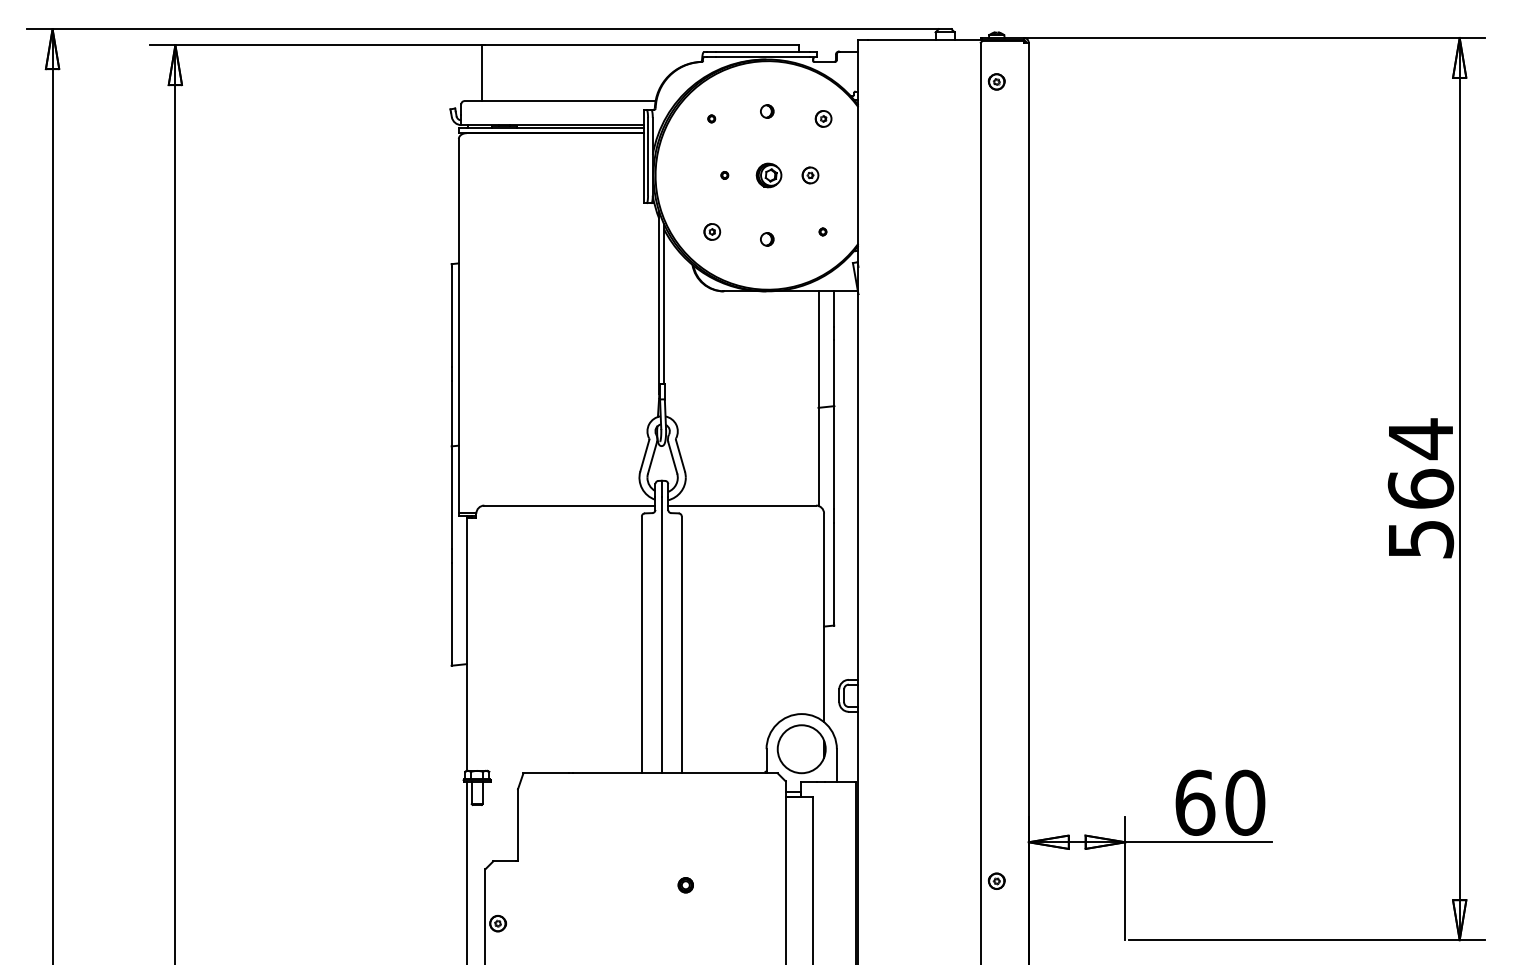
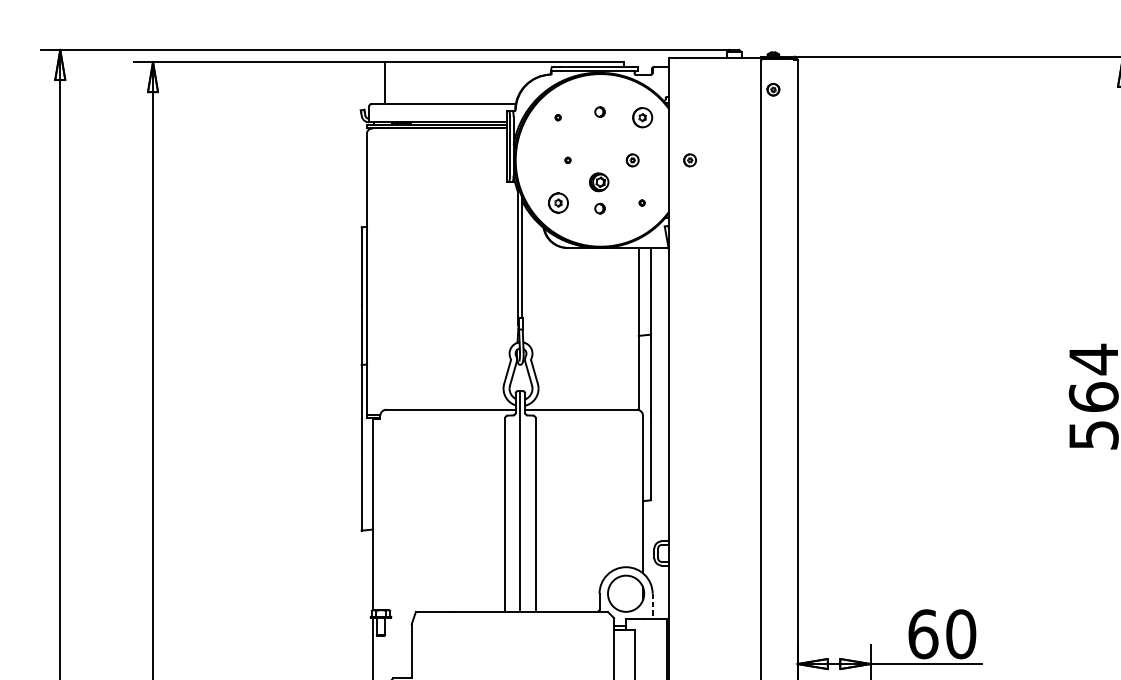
part: (823, 118) -> (642, 117), size x1.6
part: (768, 175) -> (598, 182), moved
part: (886, 175) -> (690, 160), added
part: (712, 231) -> (558, 202), size x1.6
line: (836, 766) -> (652, 606), solid -> dashed

